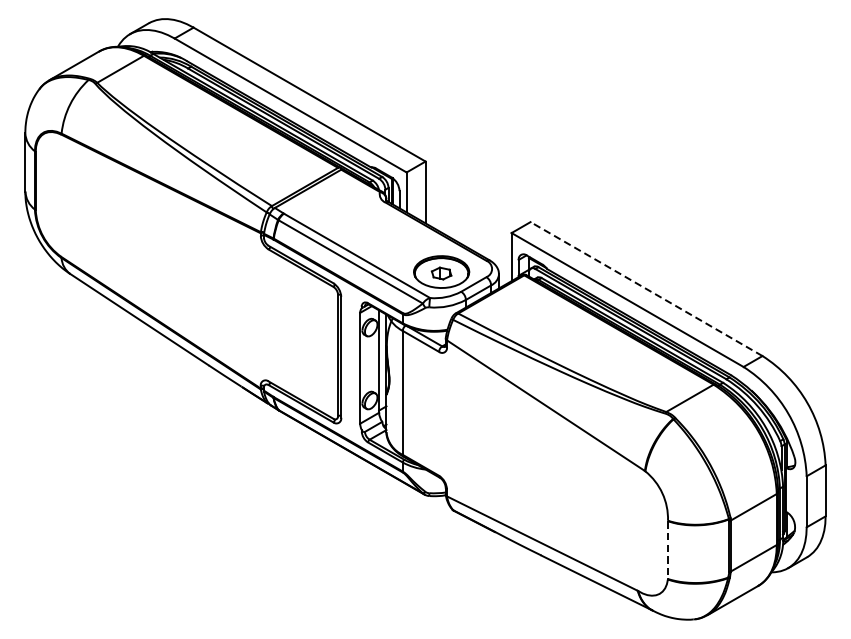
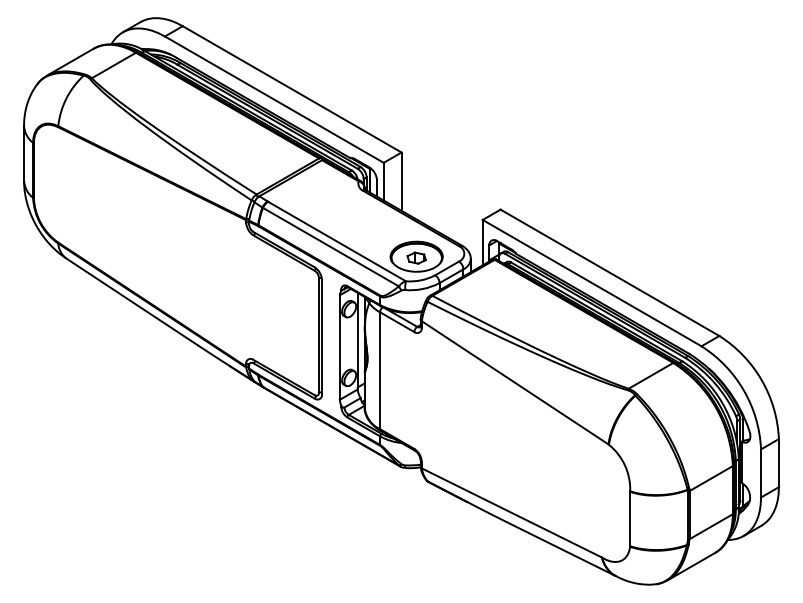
line: (646, 288) -> (609, 272), dashed -> solid
line: (668, 550) -> (630, 519), dashed -> solid

